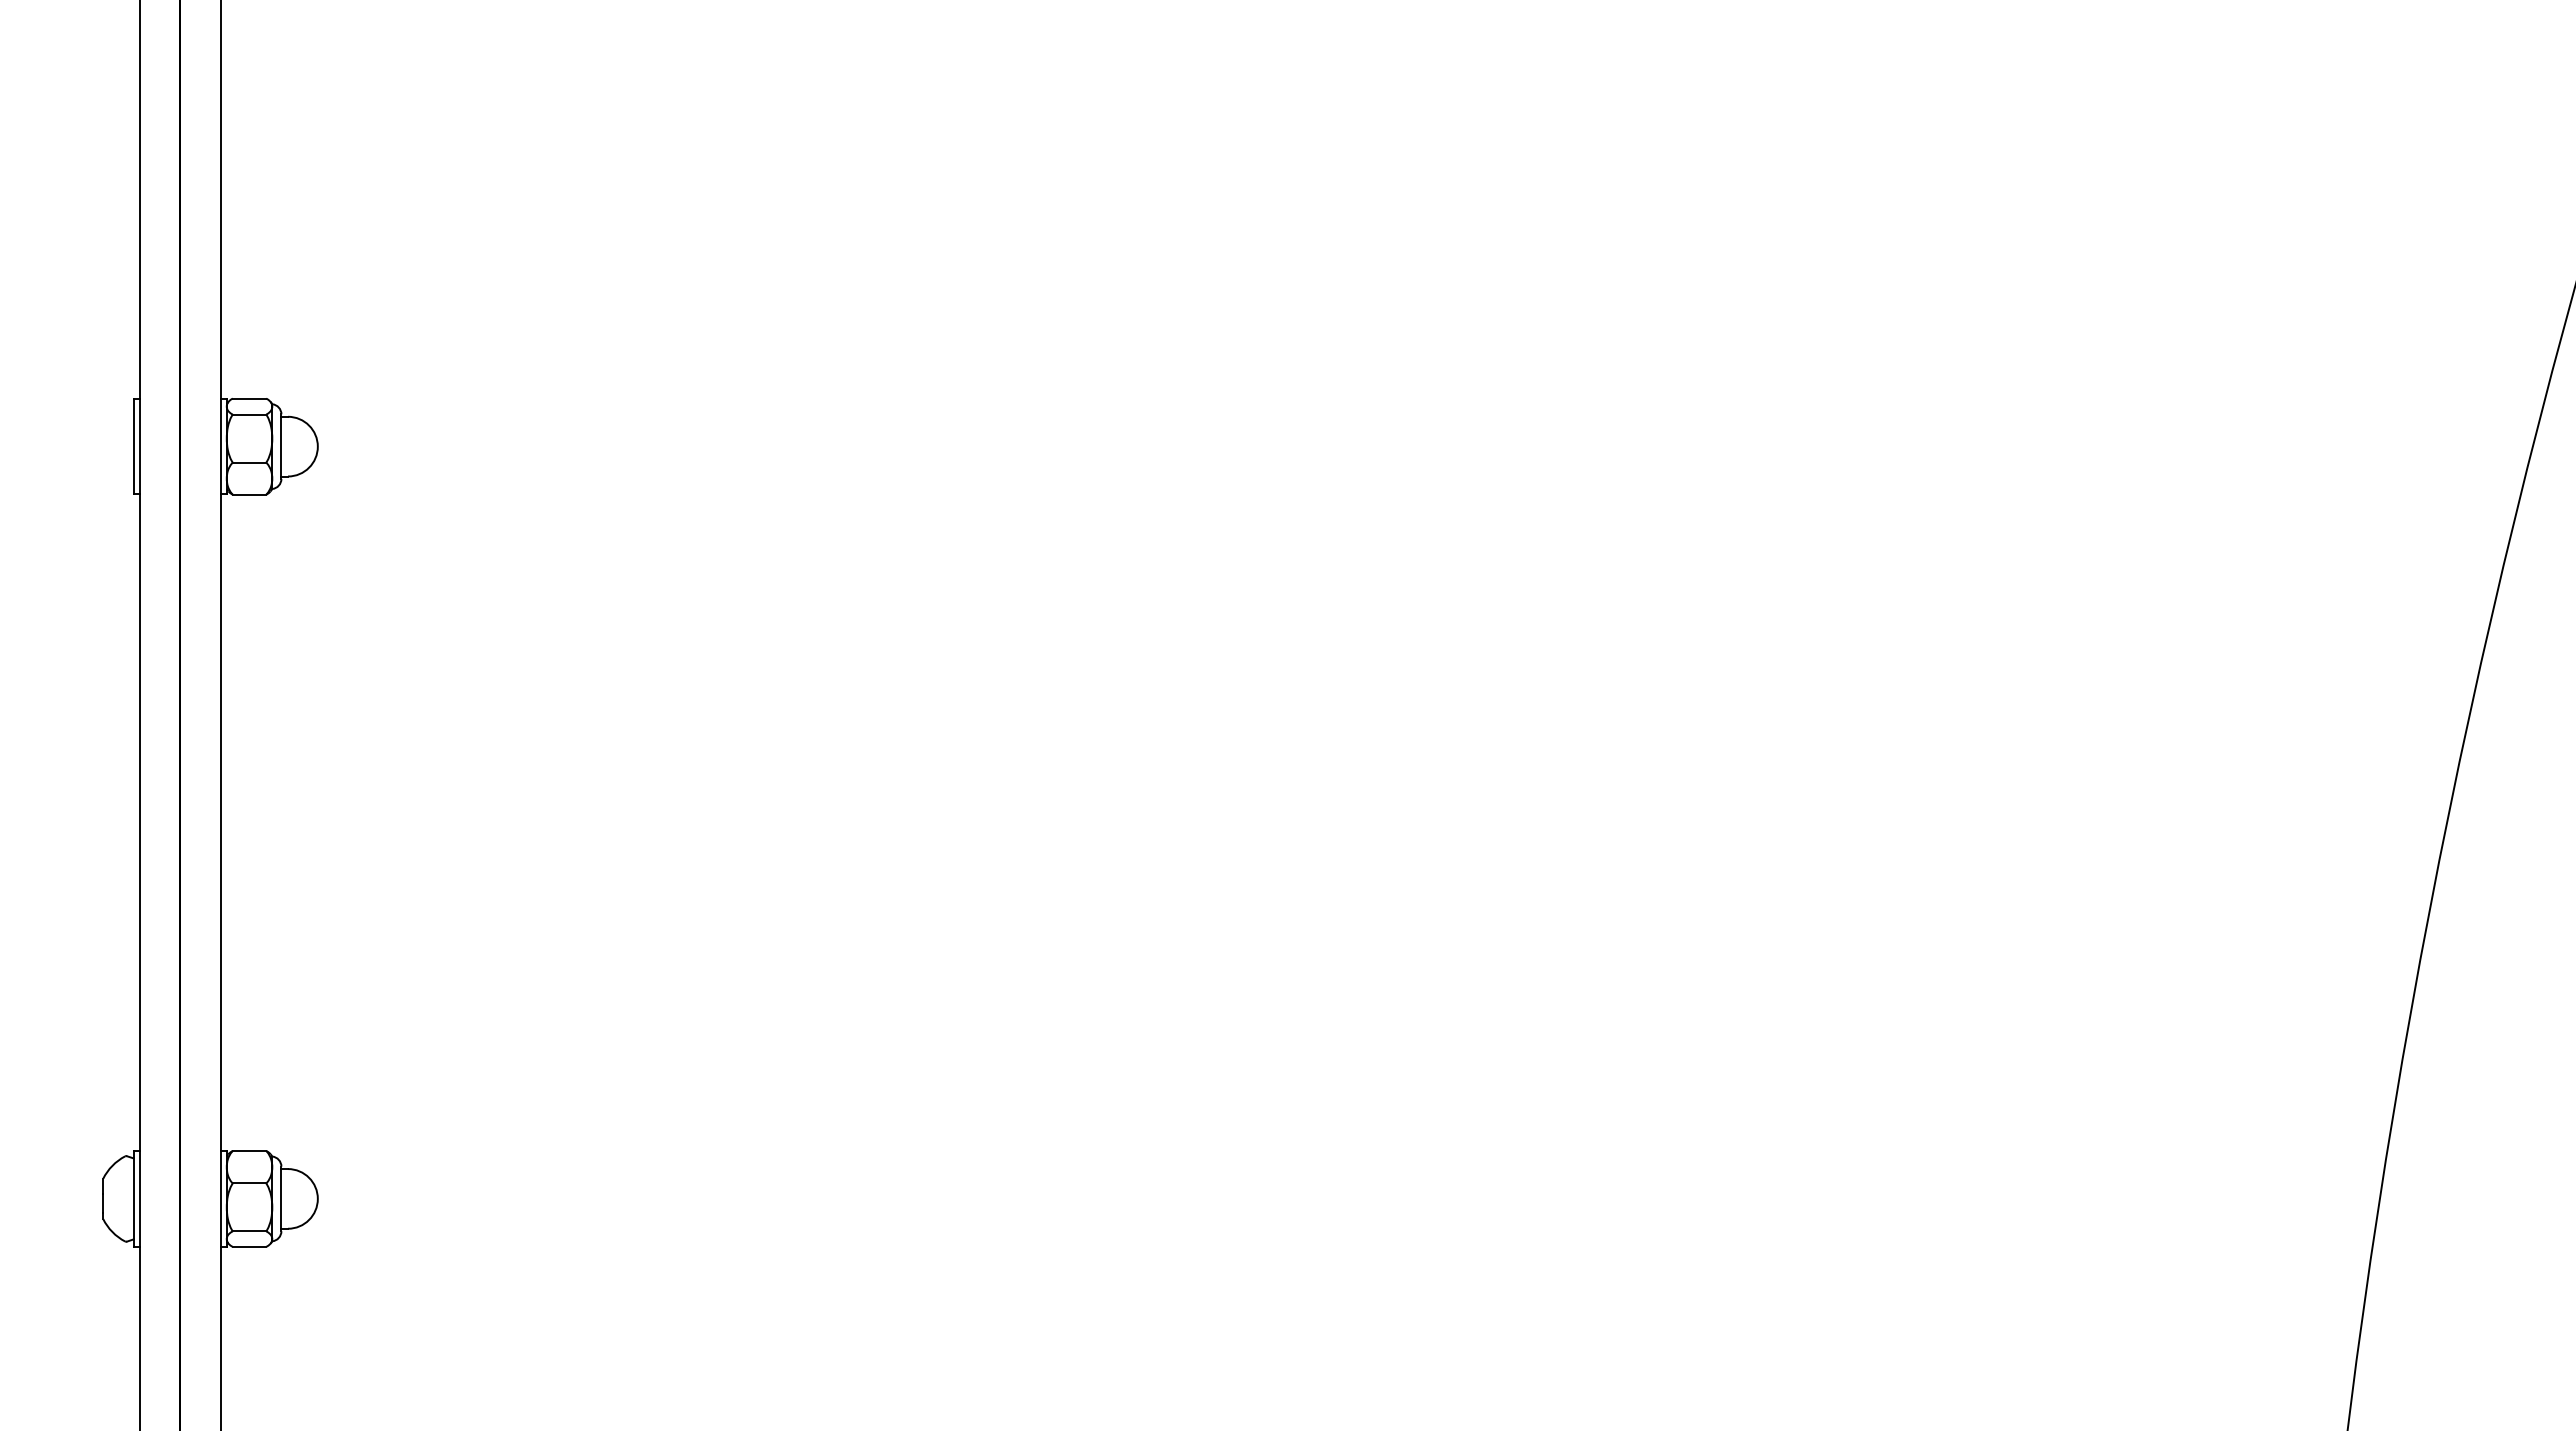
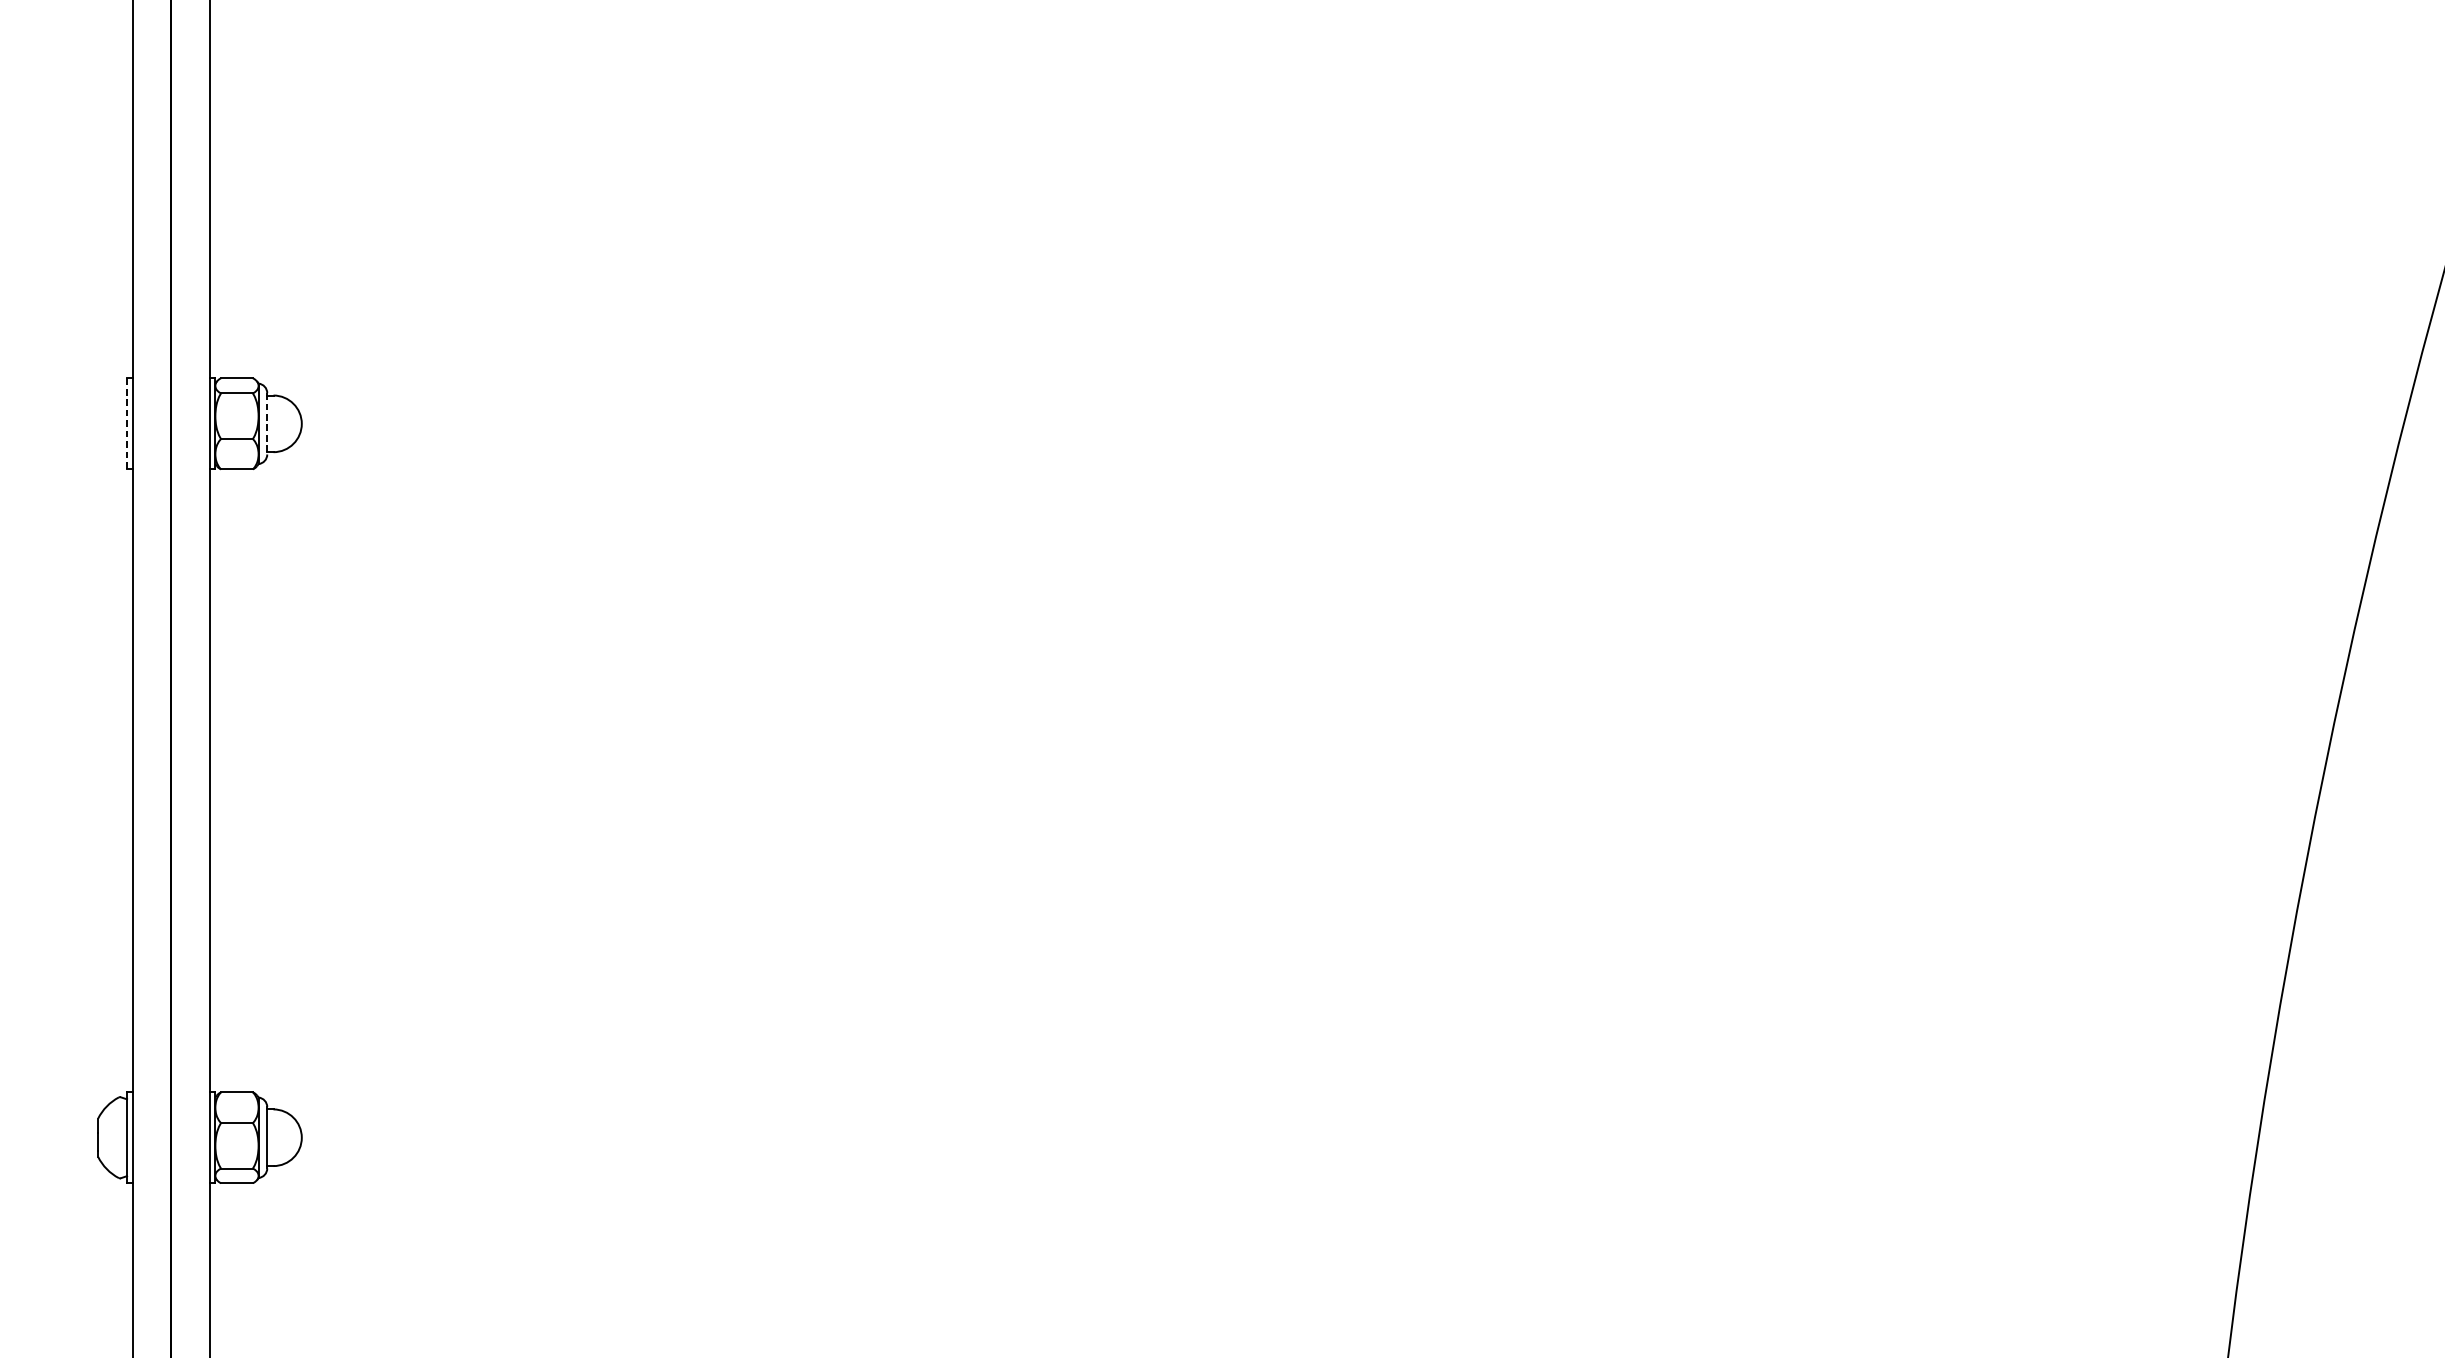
line: (133, 446) -> (126, 423), solid -> dashed
line: (281, 447) -> (267, 424), solid -> dashed

